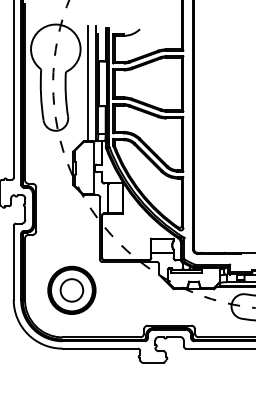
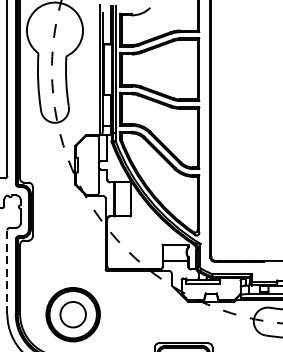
line: (88, 83) -> (91, 69), removed
line: (13, 262) -> (7, 271), solid -> dashed
part: (71, 289) -> (72, 313), moved

